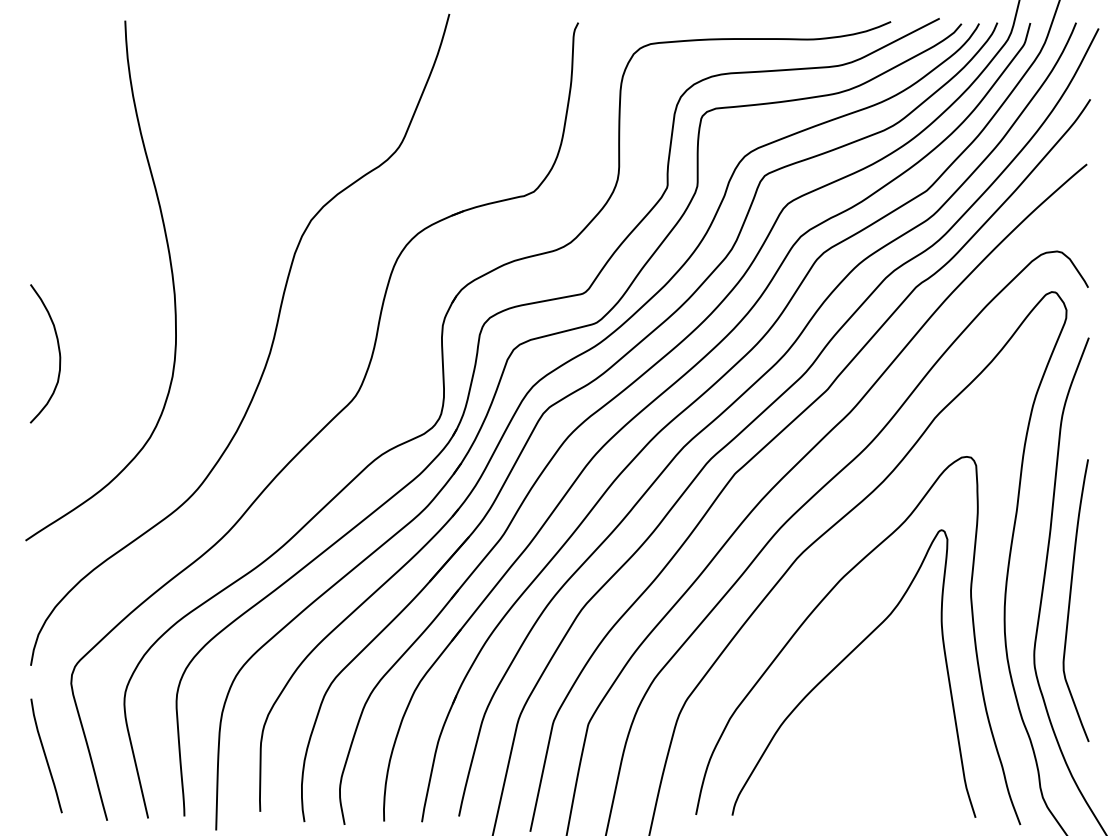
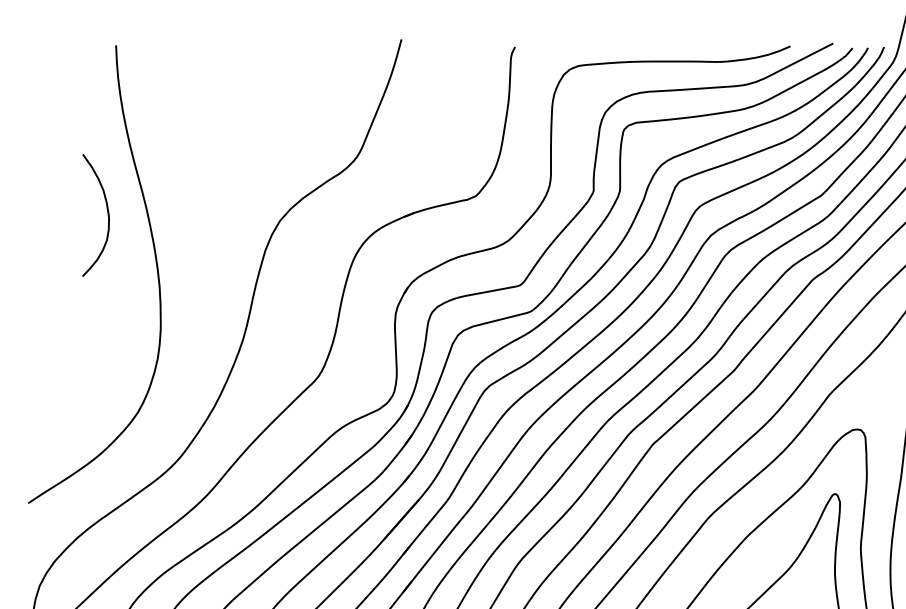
curve: (58, 352) -> (107, 214), moved

